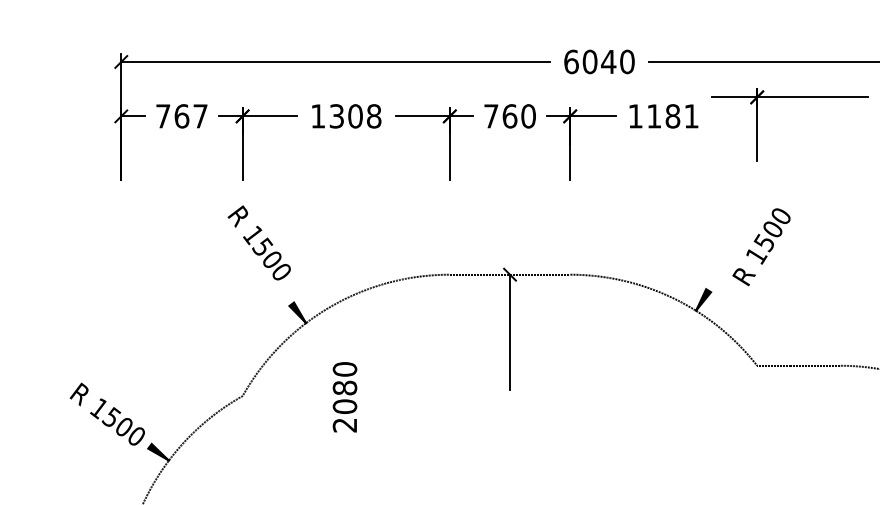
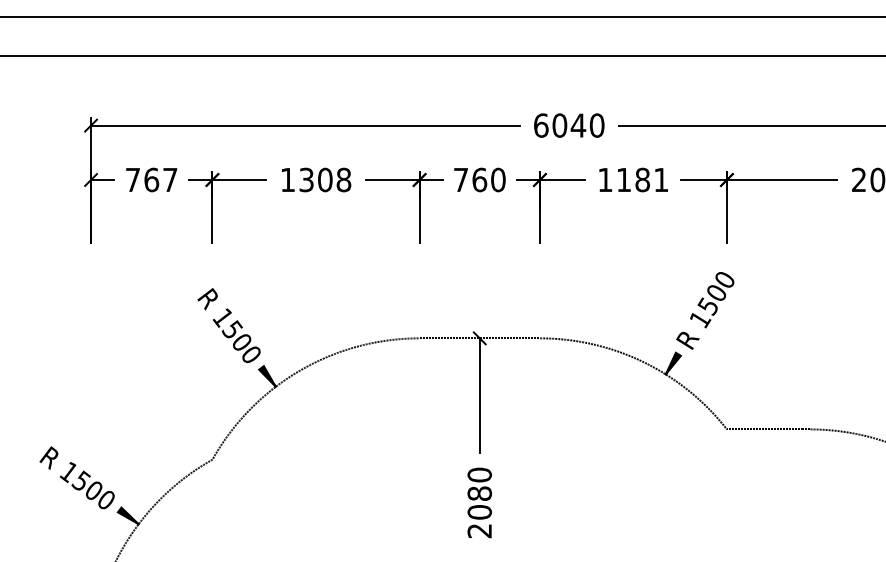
part: (788, 97) -> (758, 180), moved
text: (258, 242) -> (228, 325), moved
text: (761, 246) -> (705, 310), moved
text: (344, 396) -> (479, 502), moved

